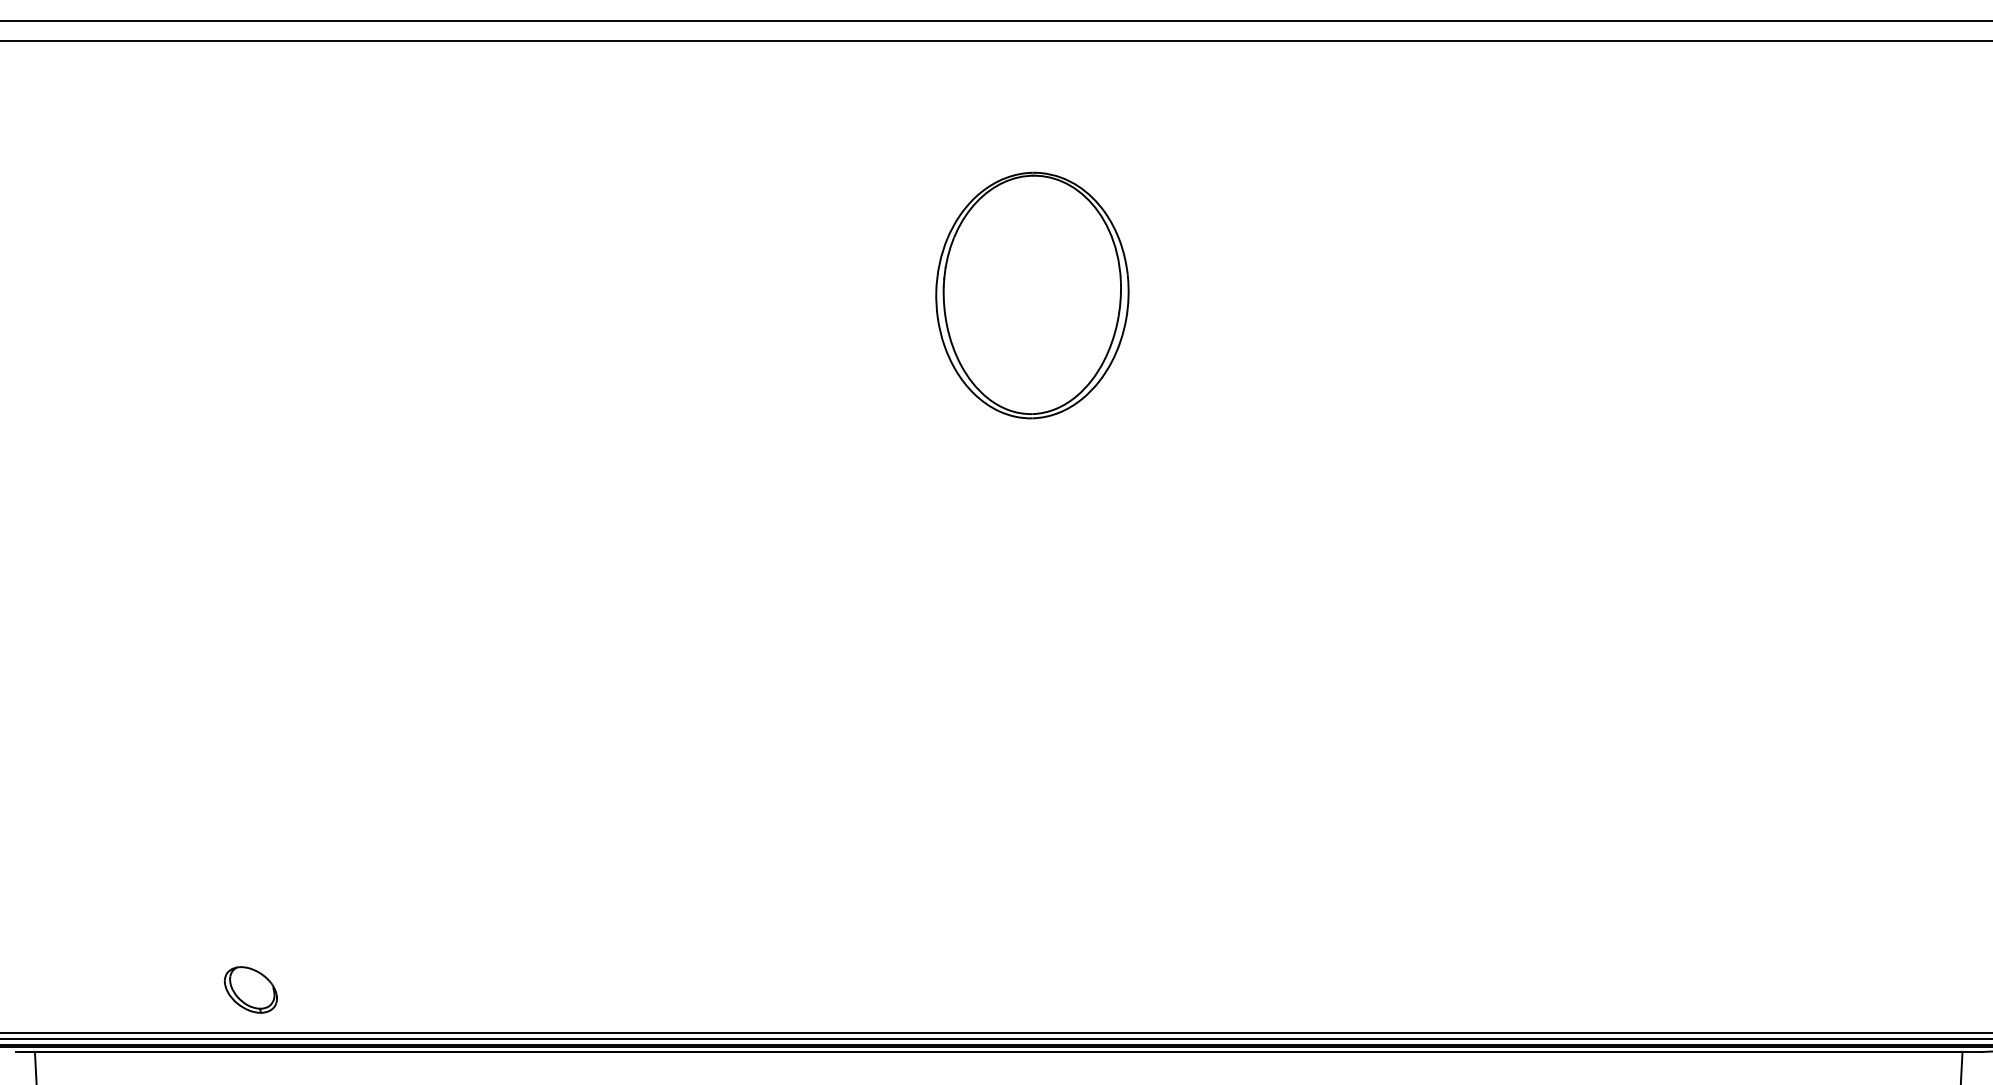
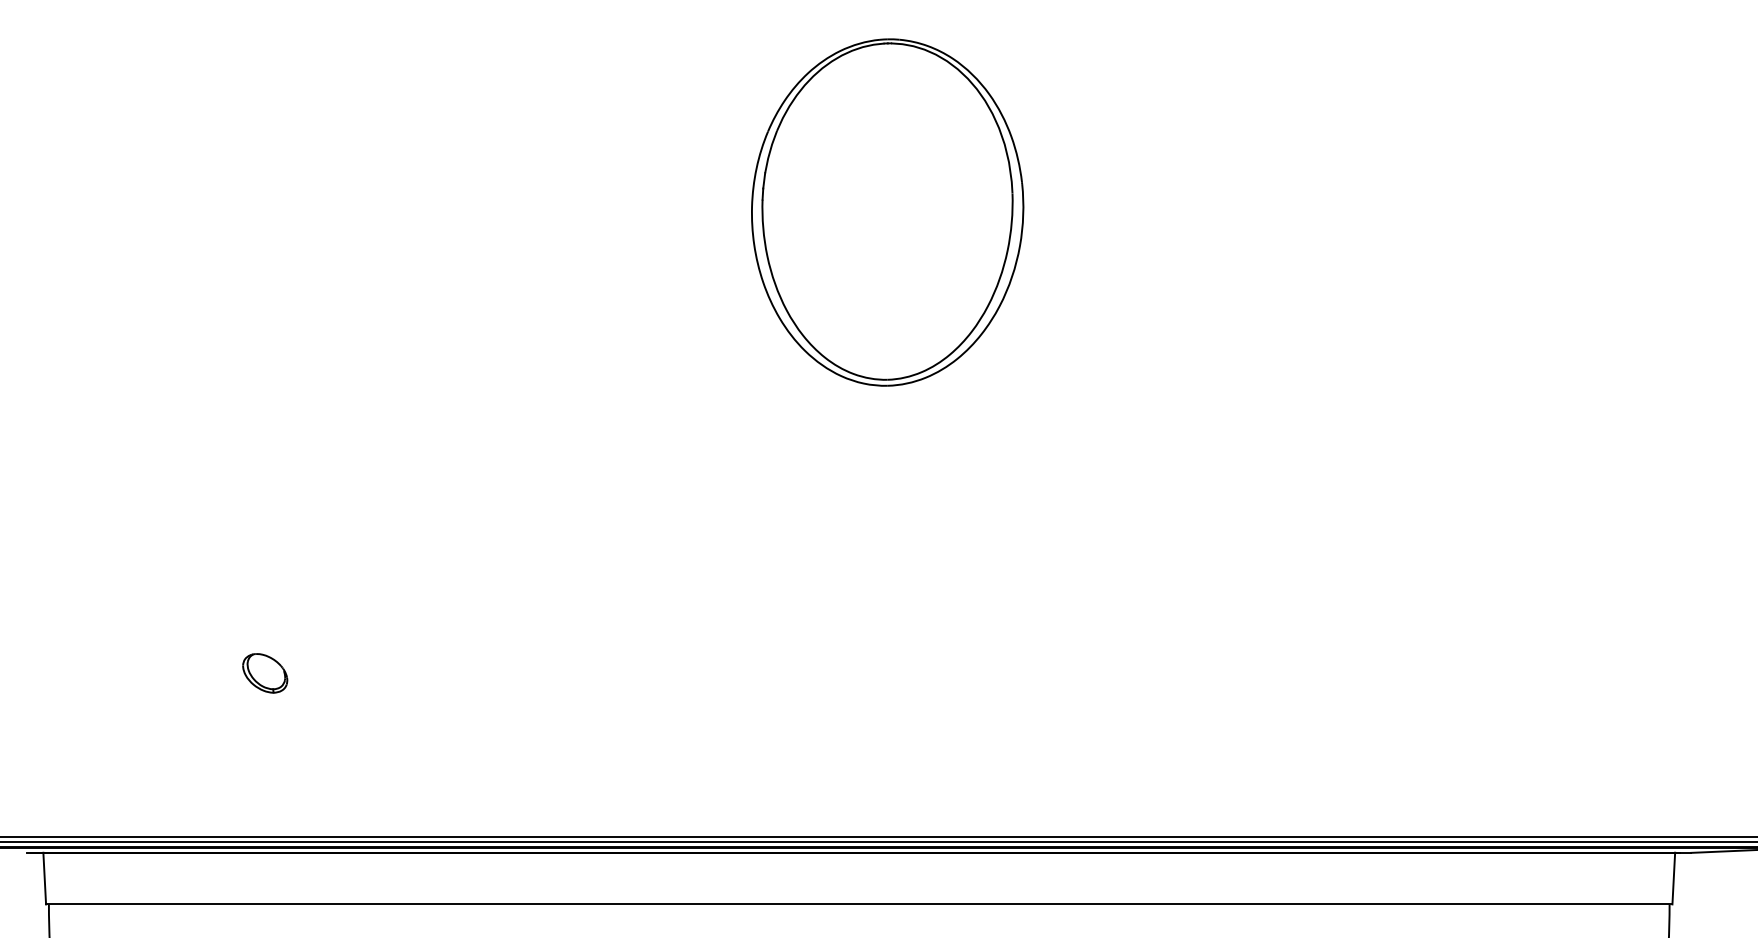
part: (1032, 295) -> (887, 212), size x1.67
part: (251, 990) -> (265, 673), moved

